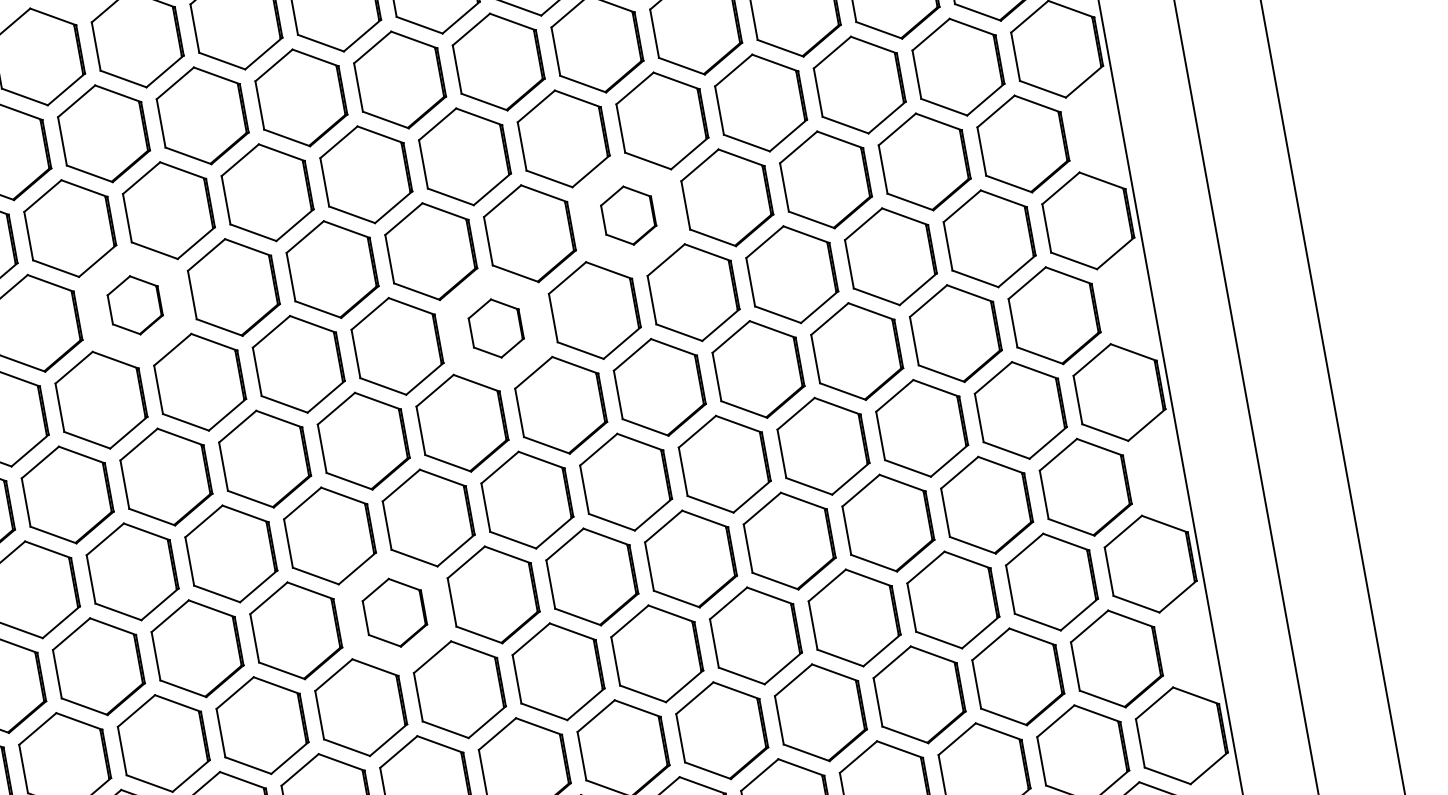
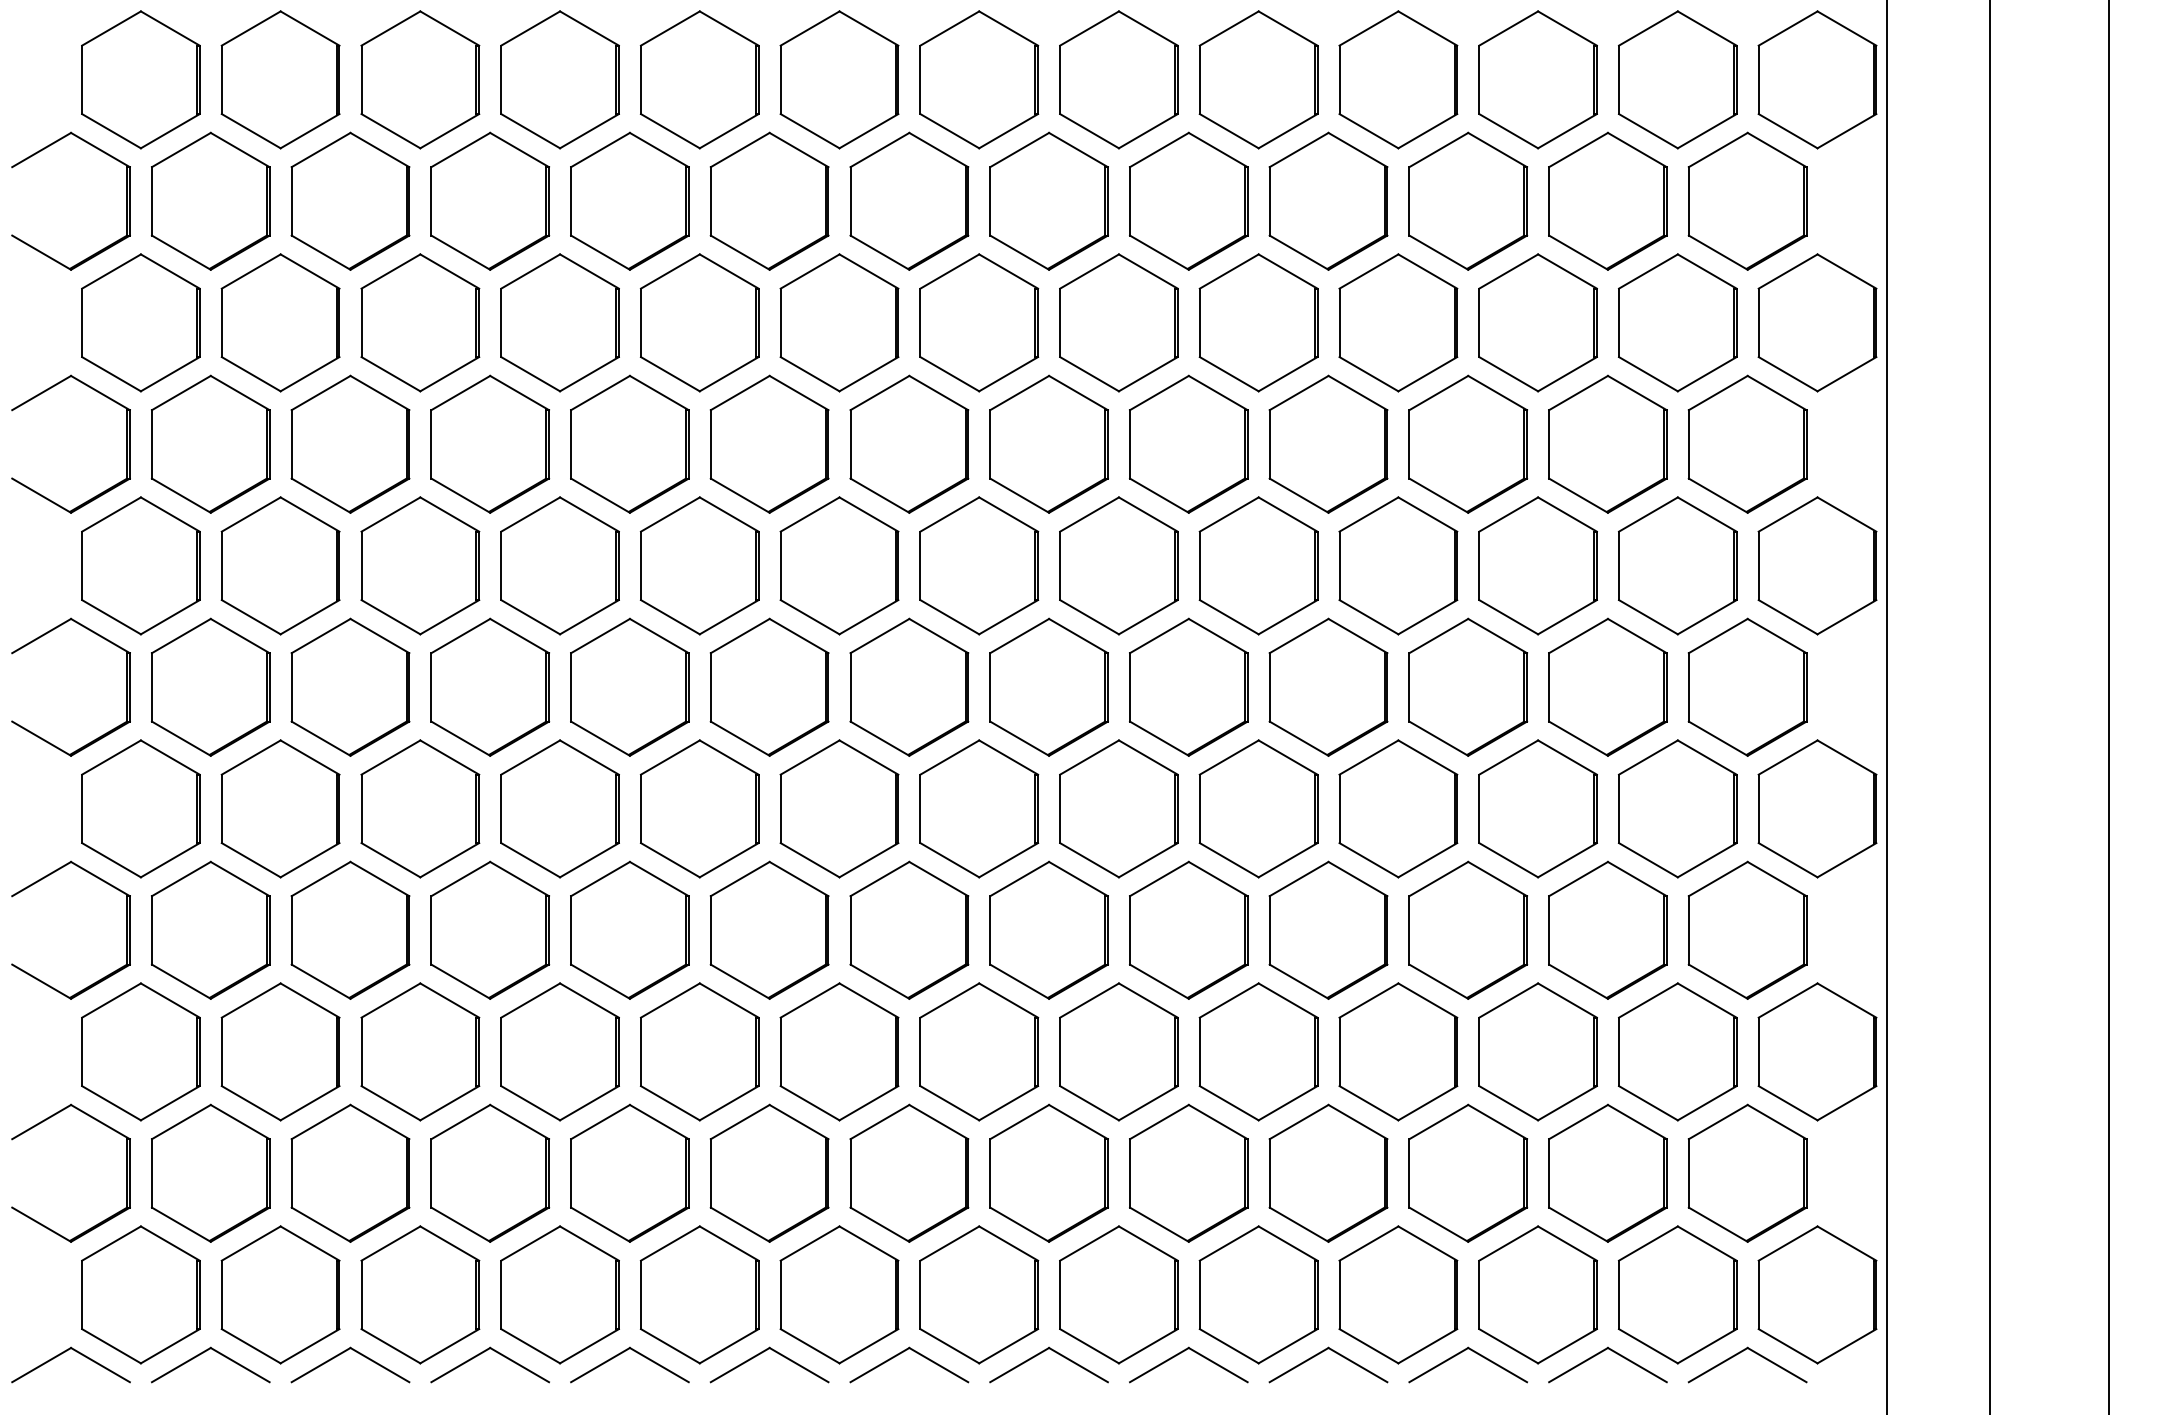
part: (628, 215) -> (1188, 443), size x1.67
part: (135, 304) -> (490, 443), size x1.67
part: (496, 328) -> (979, 565), size x1.67
part: (394, 612) -> (769, 929), size x1.43

